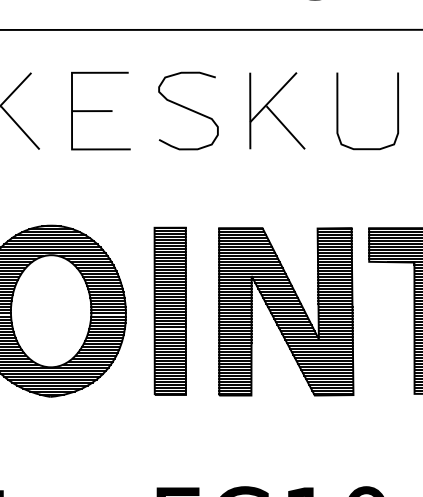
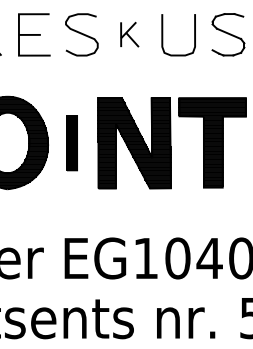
part: (276, 110) -> (129, 34), size x0.6
part: (169, 312) -> (71, 143), size x0.6

